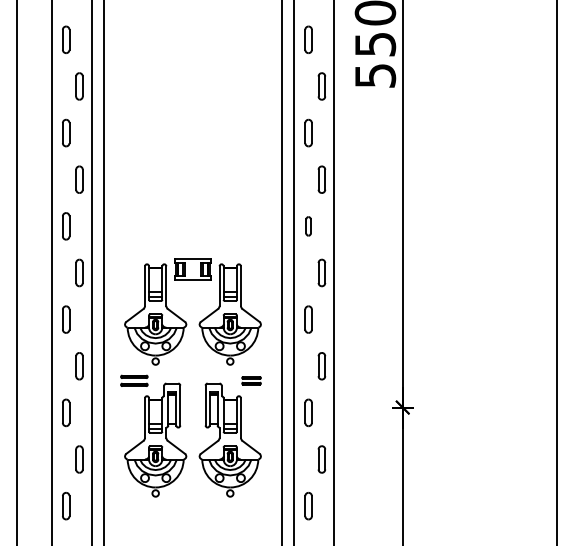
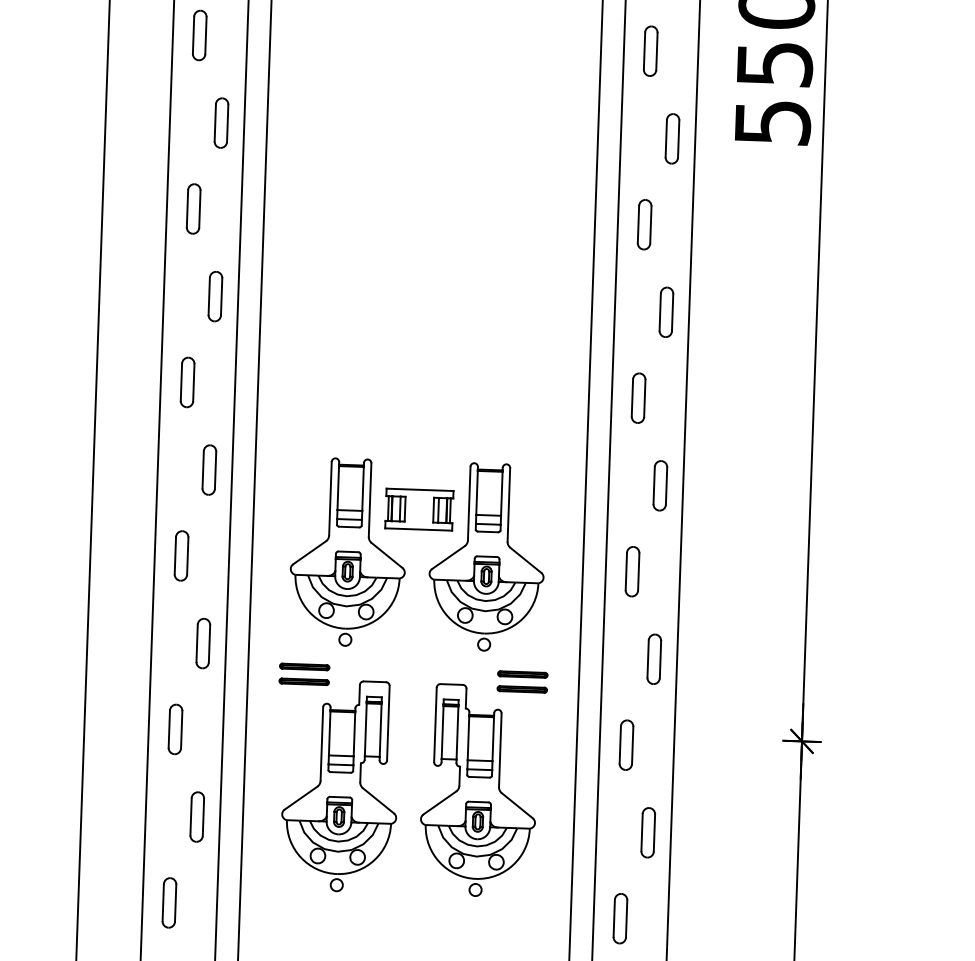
part: (308, 226) -> (638, 398), size x1.43
part: (192, 269) -> (418, 509), moved
part: (251, 380) -> (522, 681), size x1.43

